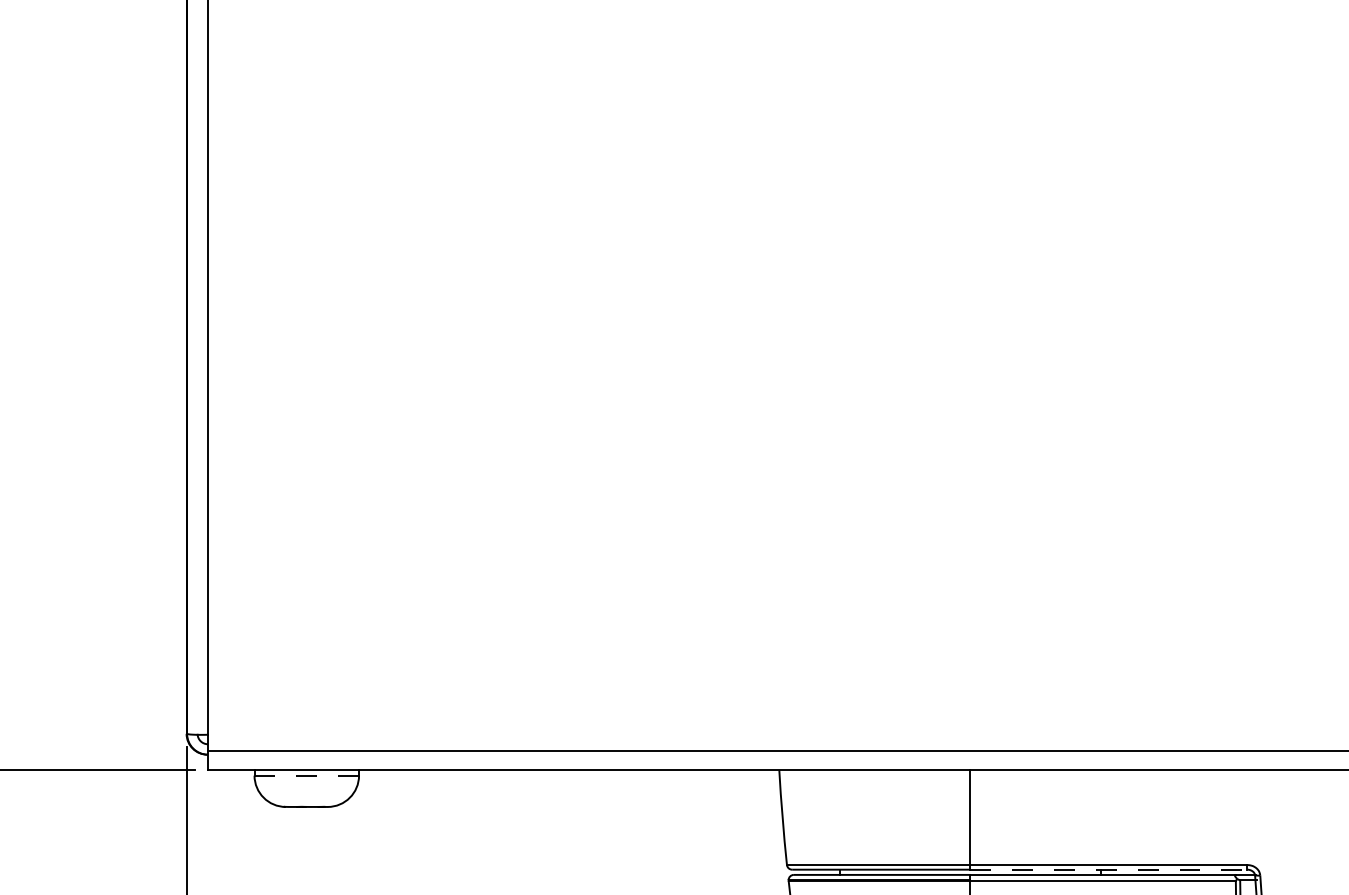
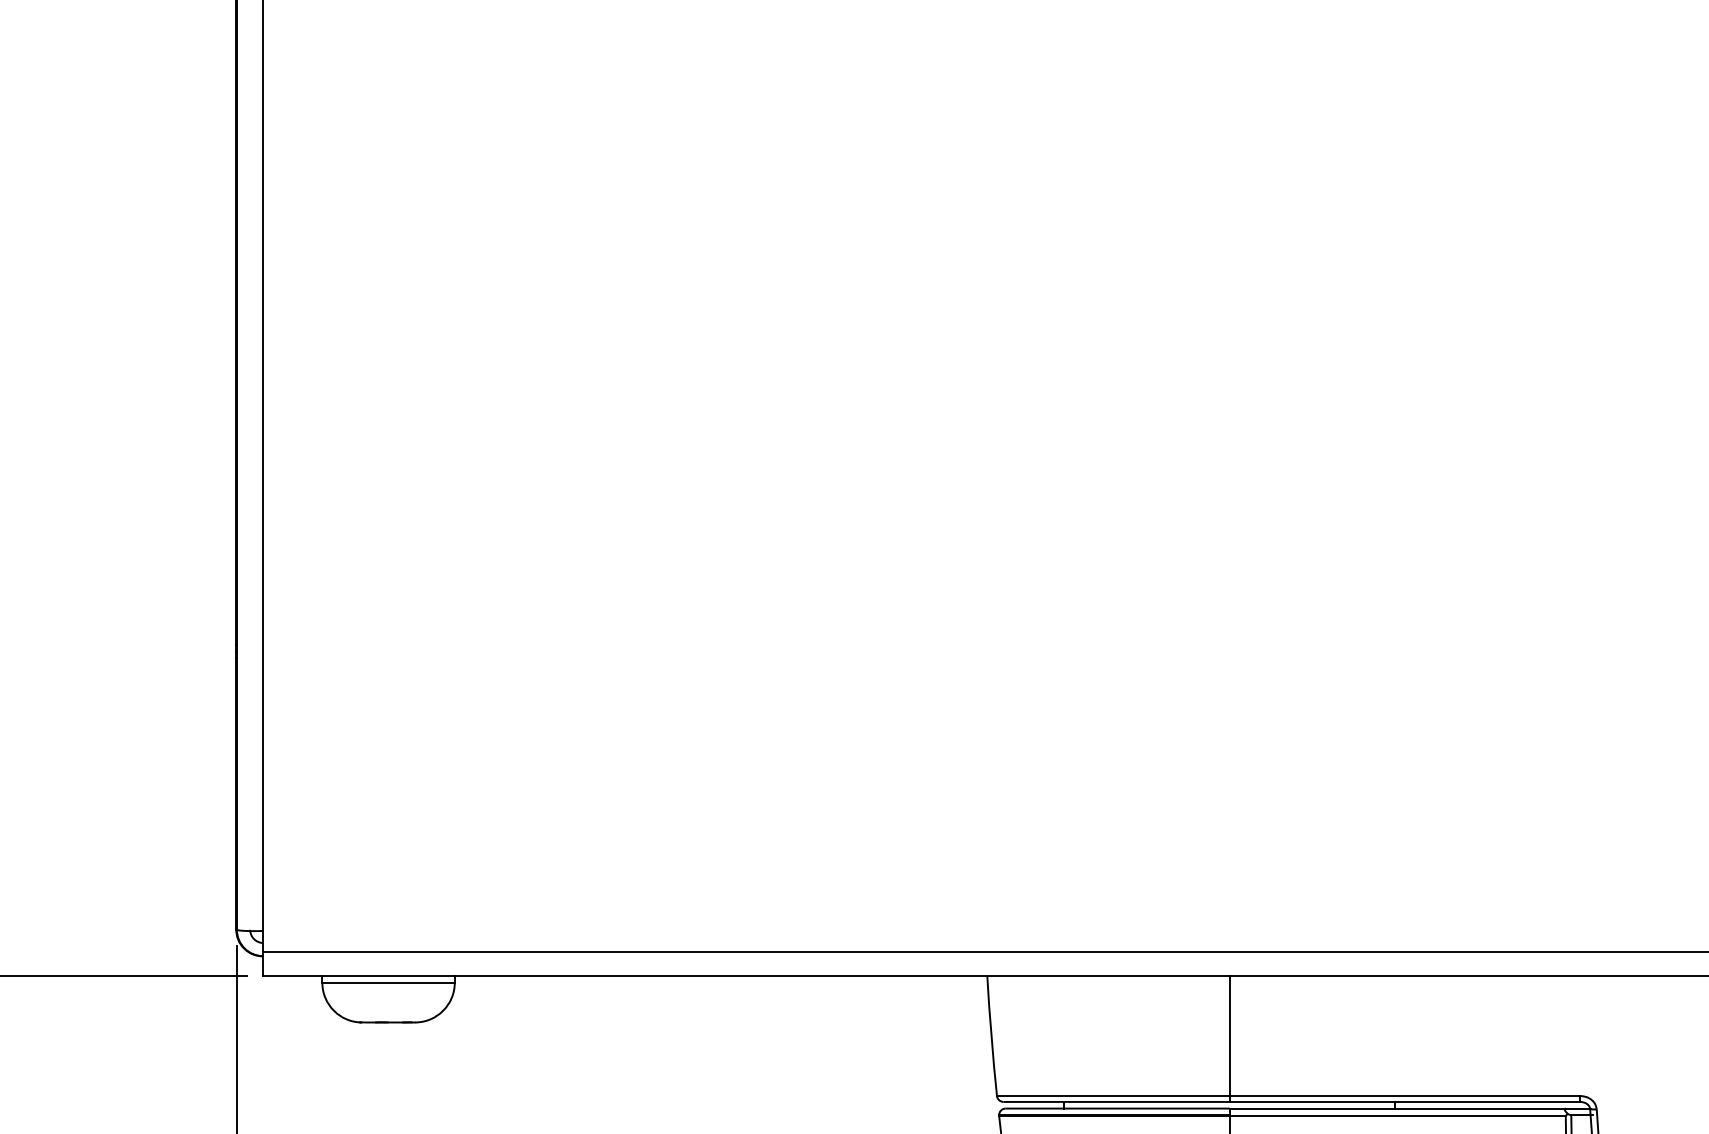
line: (307, 775) -> (389, 982), dashed -> solid
line: (1109, 869) -> (1405, 1101), dashed -> solid

